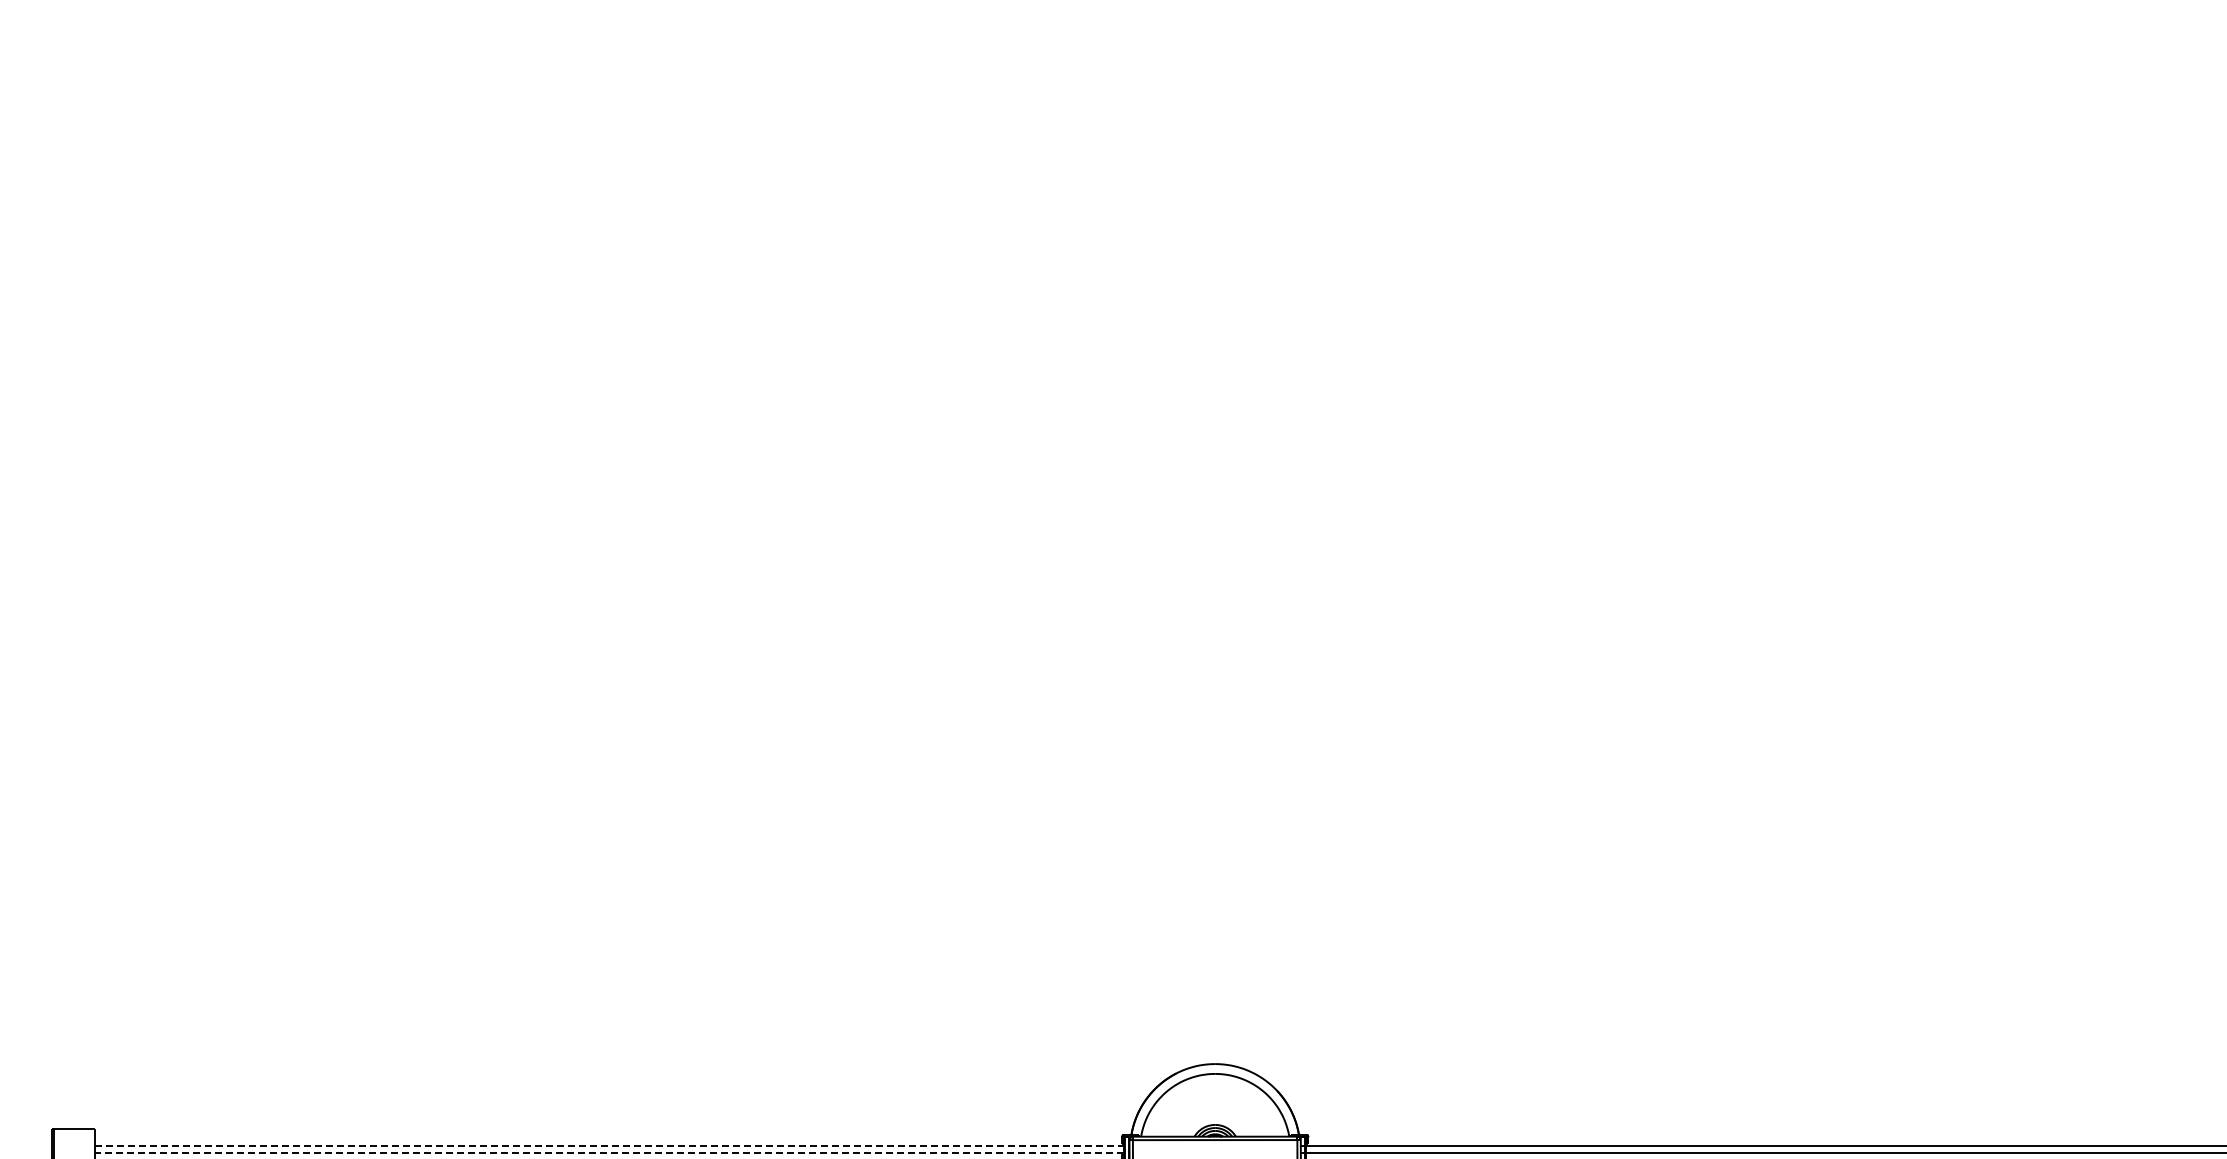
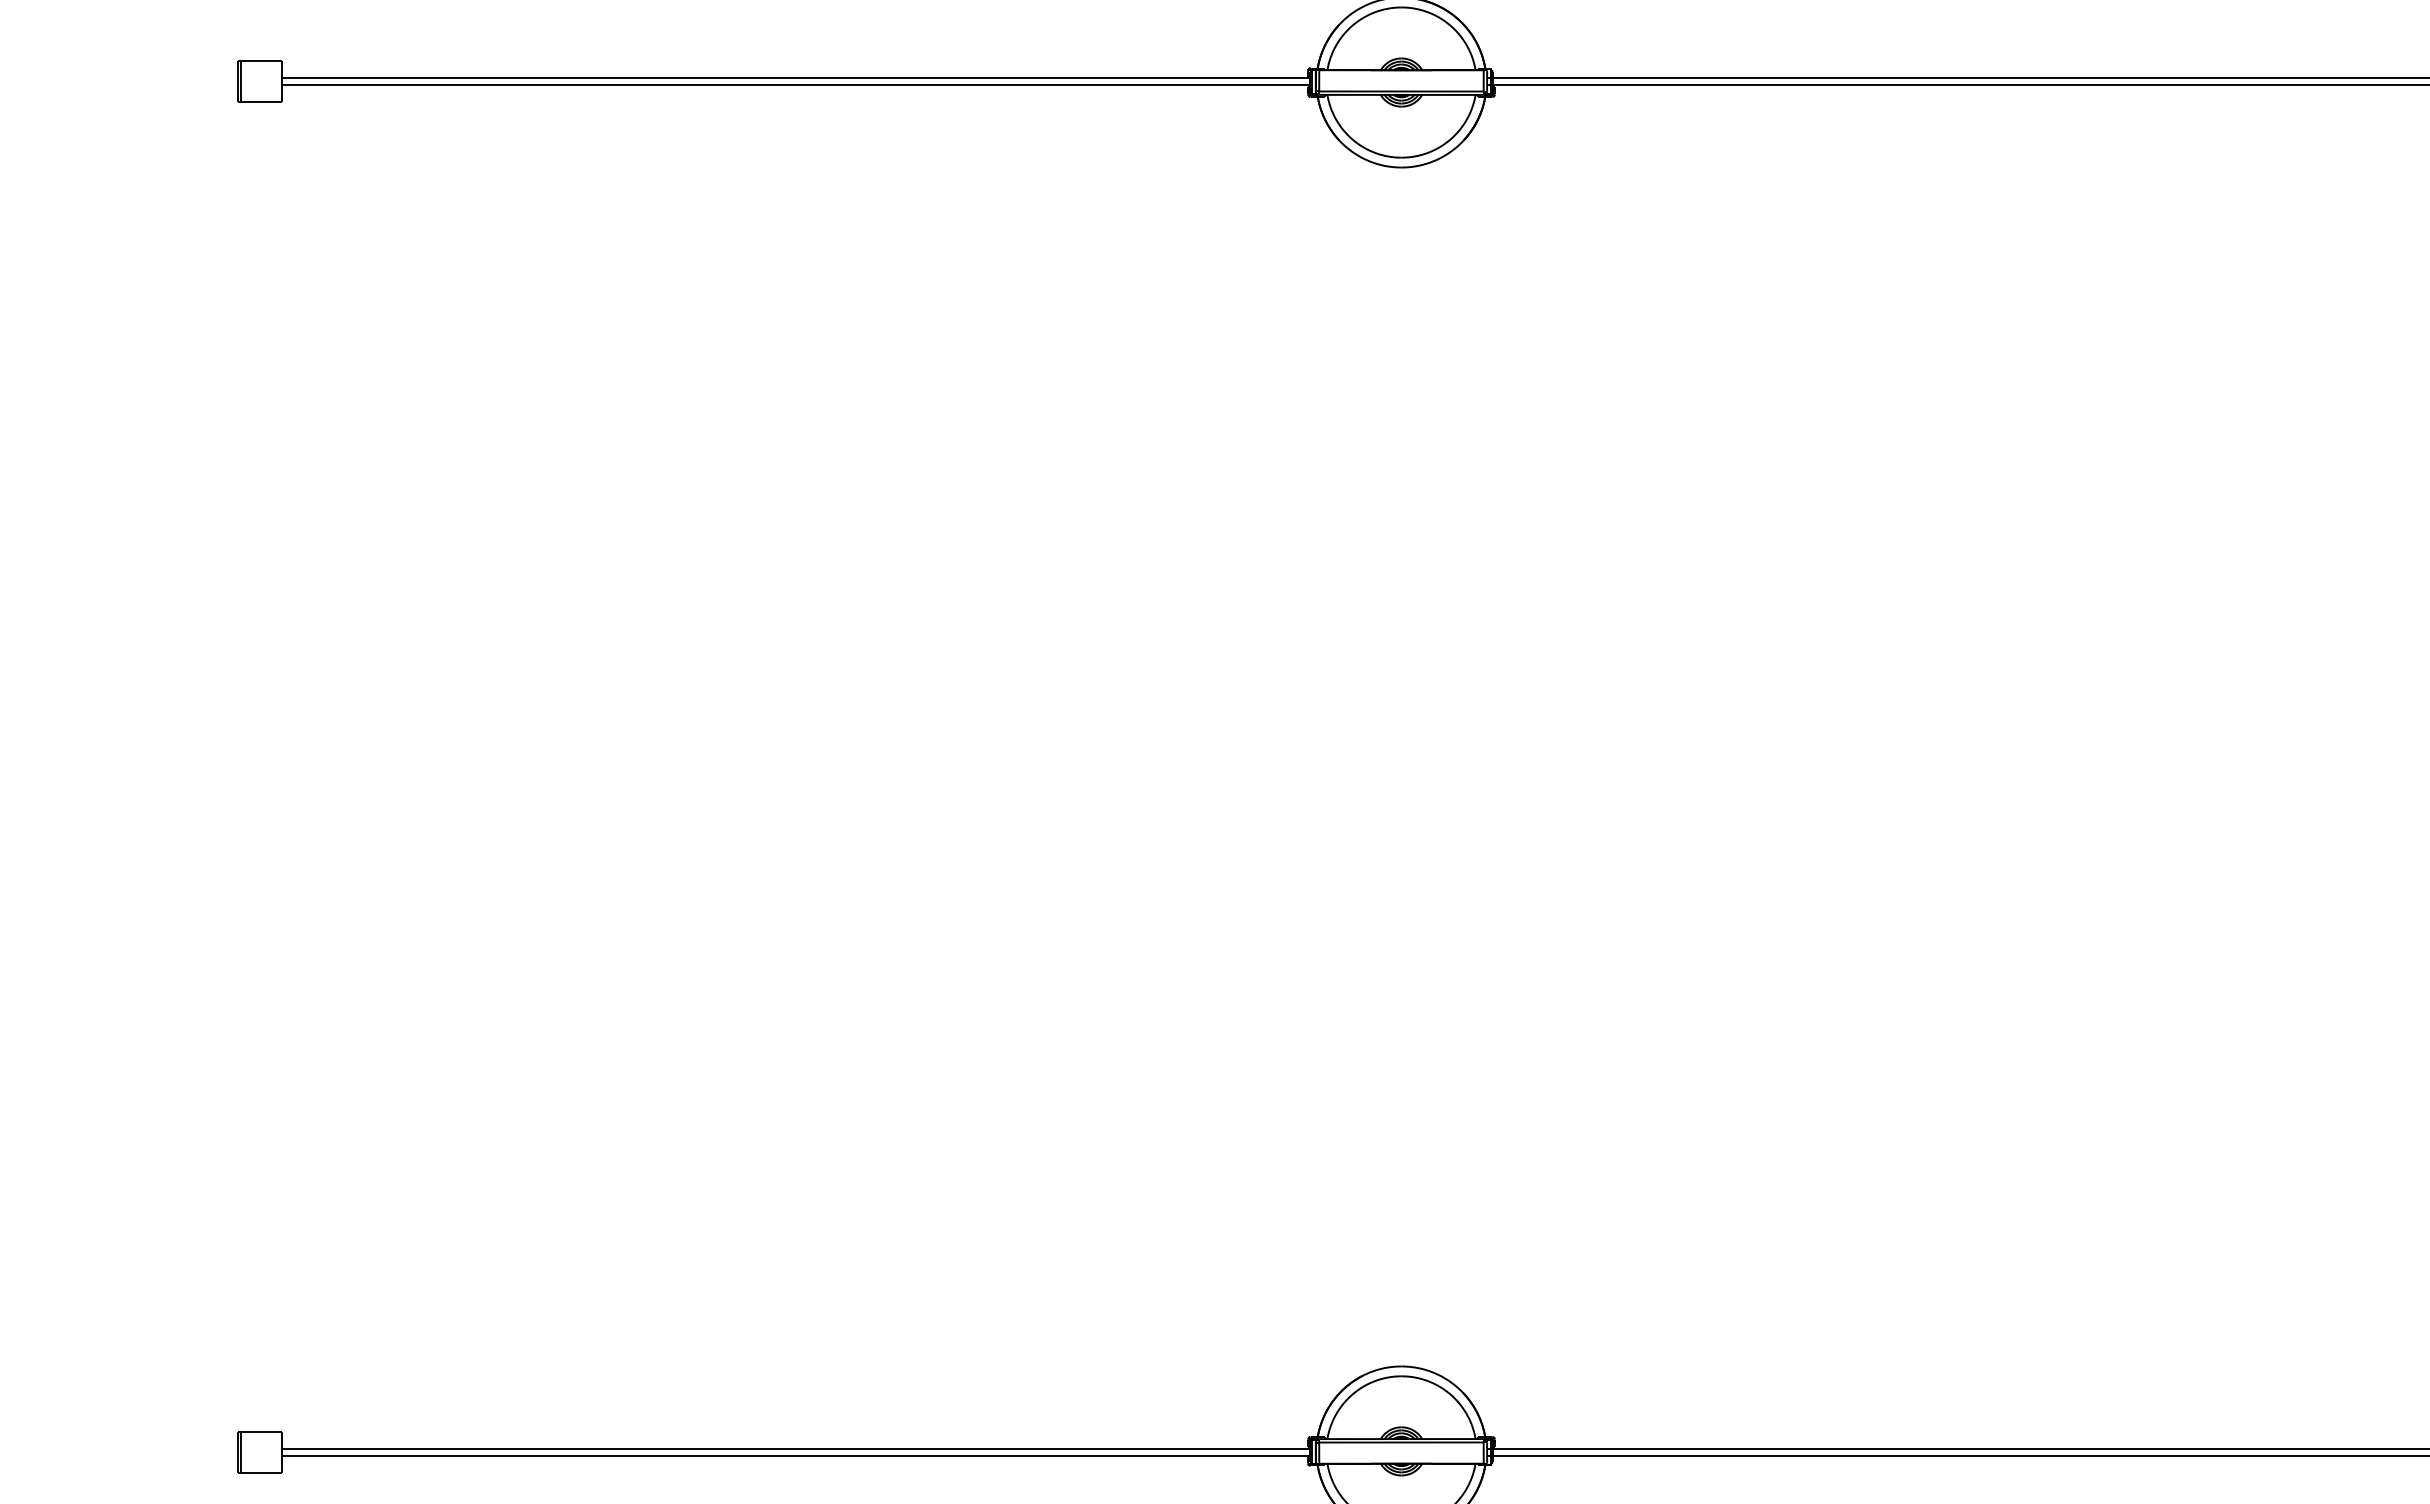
line: (610, 1146) -> (796, 1448), dashed -> solid
line: (609, 1153) -> (795, 1455), dashed -> solid

